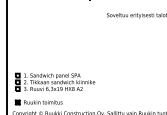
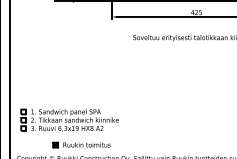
part: (38, 102) -> (81, 144), moved

